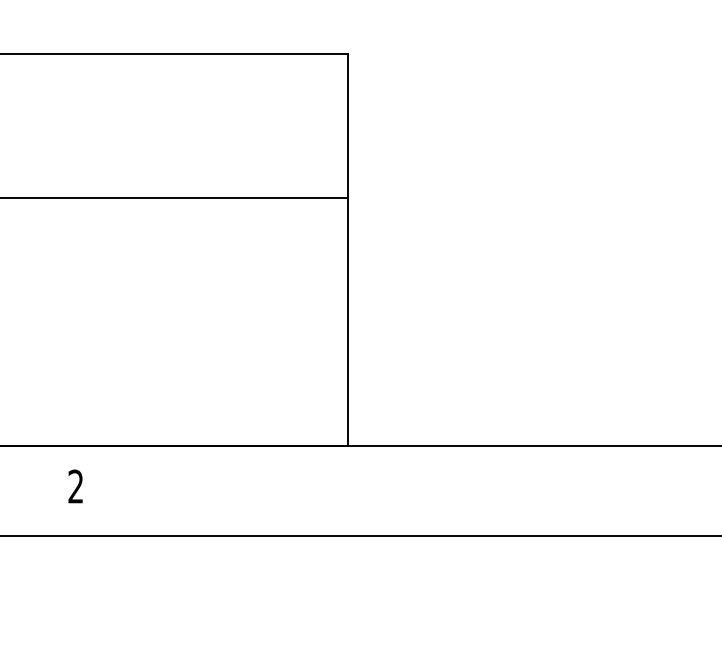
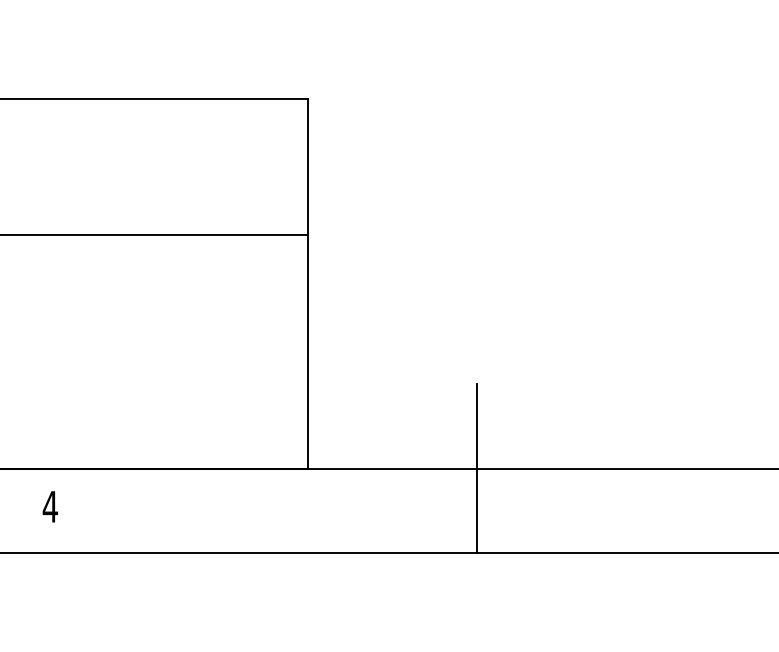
line: (528, 446) -> (477, 468), added
text: (75, 486) -> (50, 506), 2 -> 4

